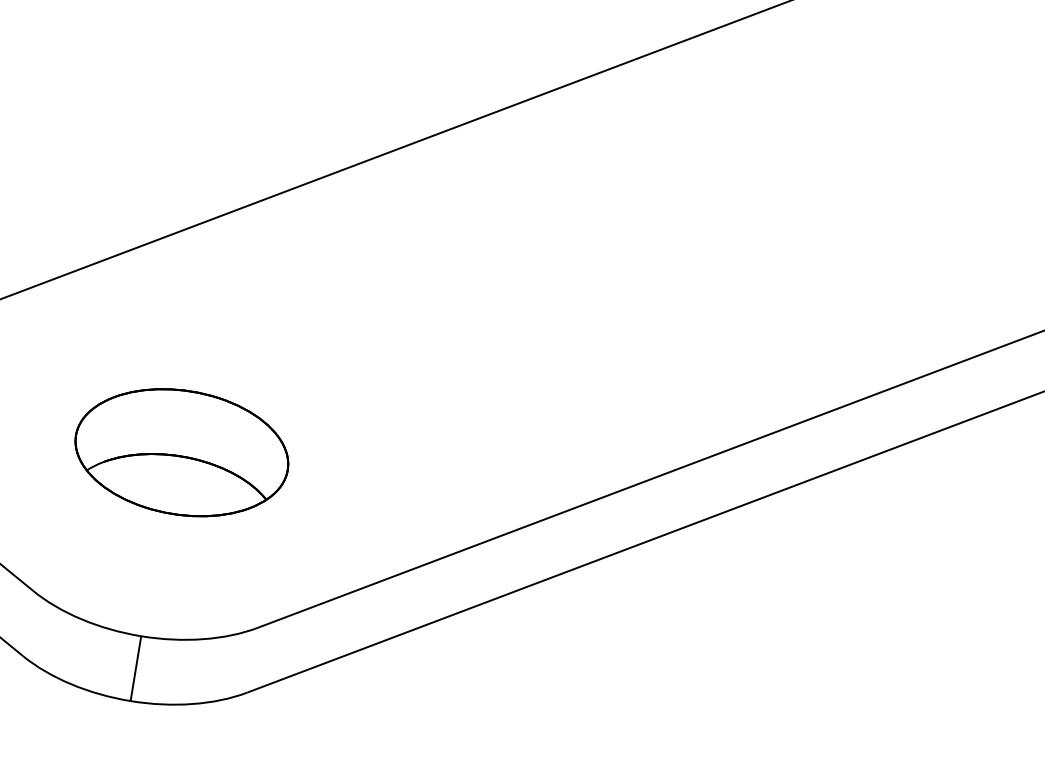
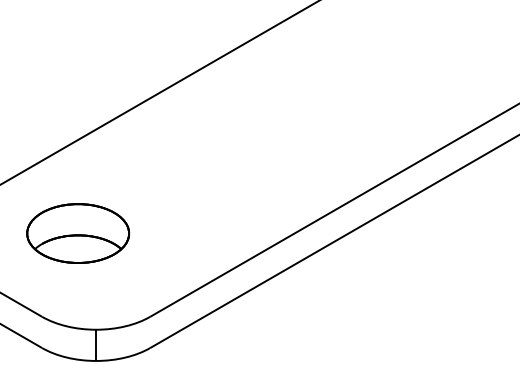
part: (182, 452) -> (78, 233), moved

